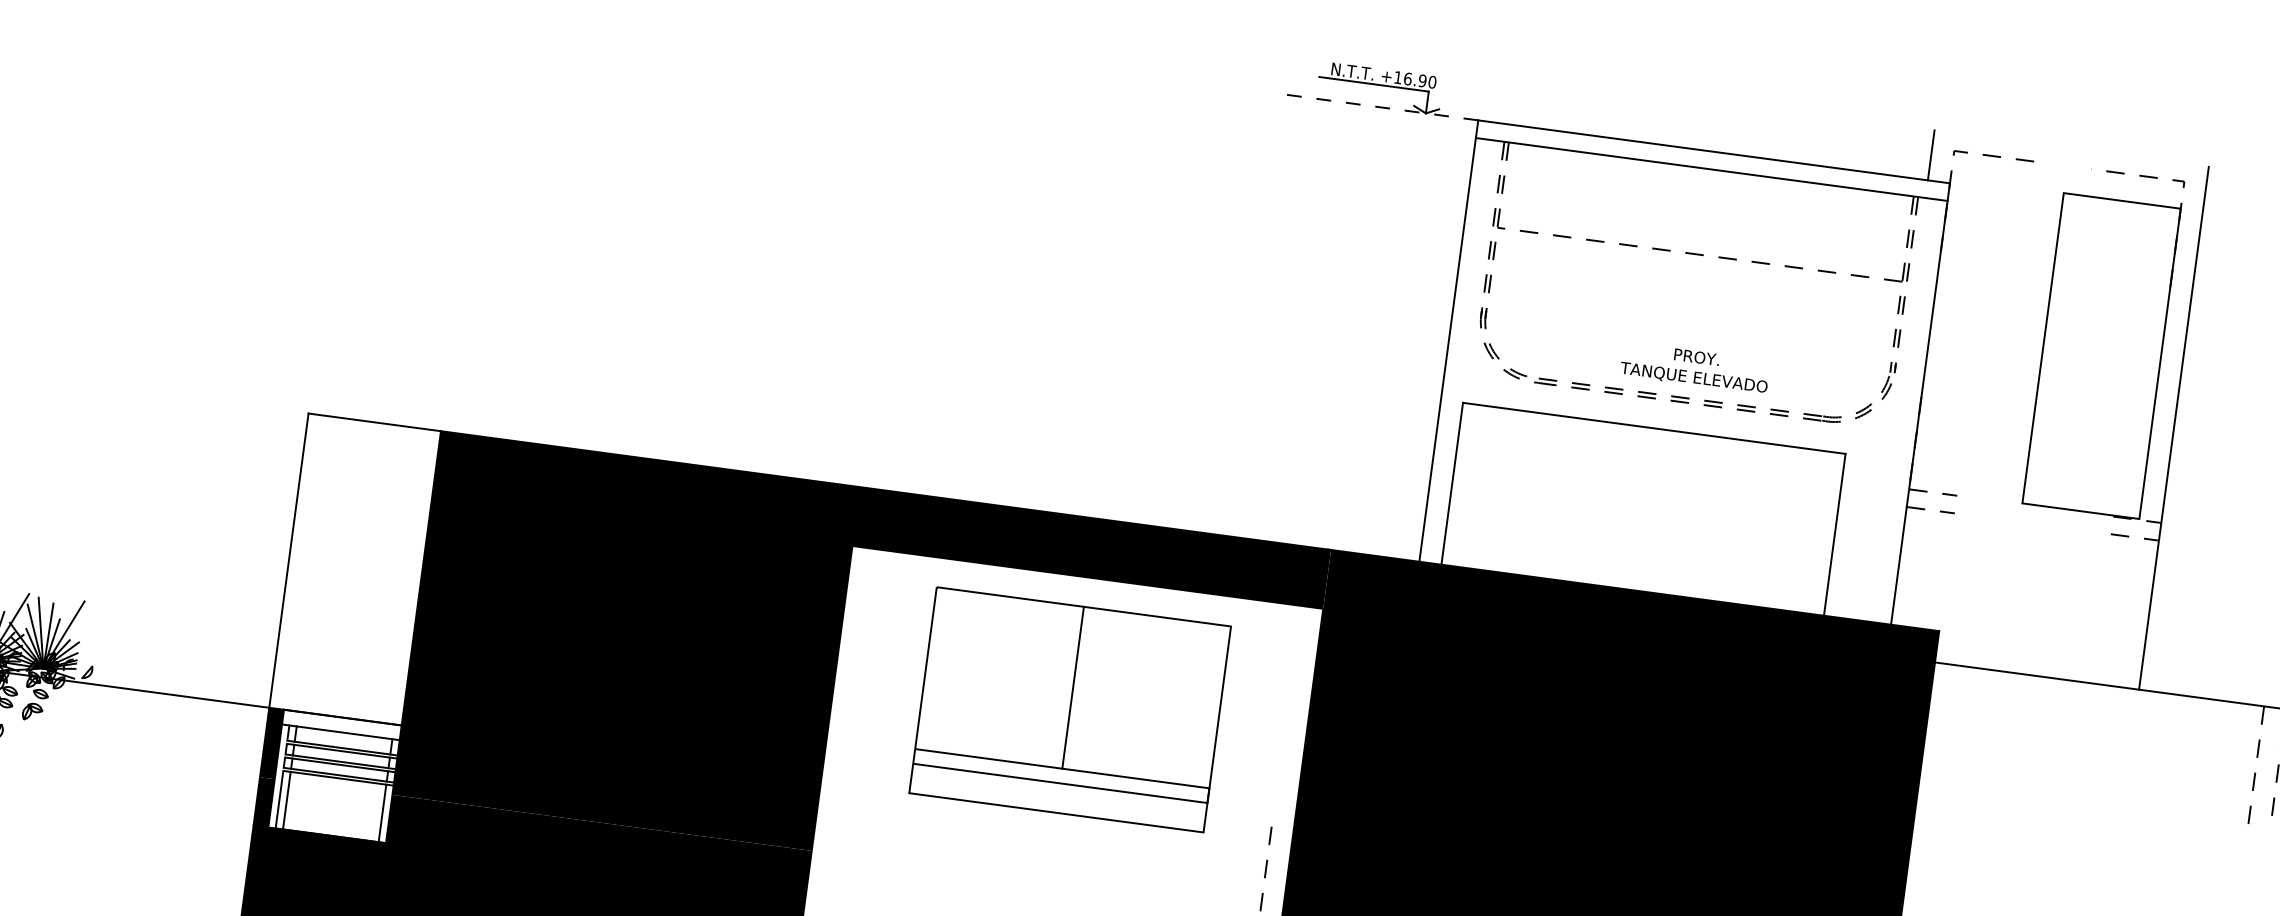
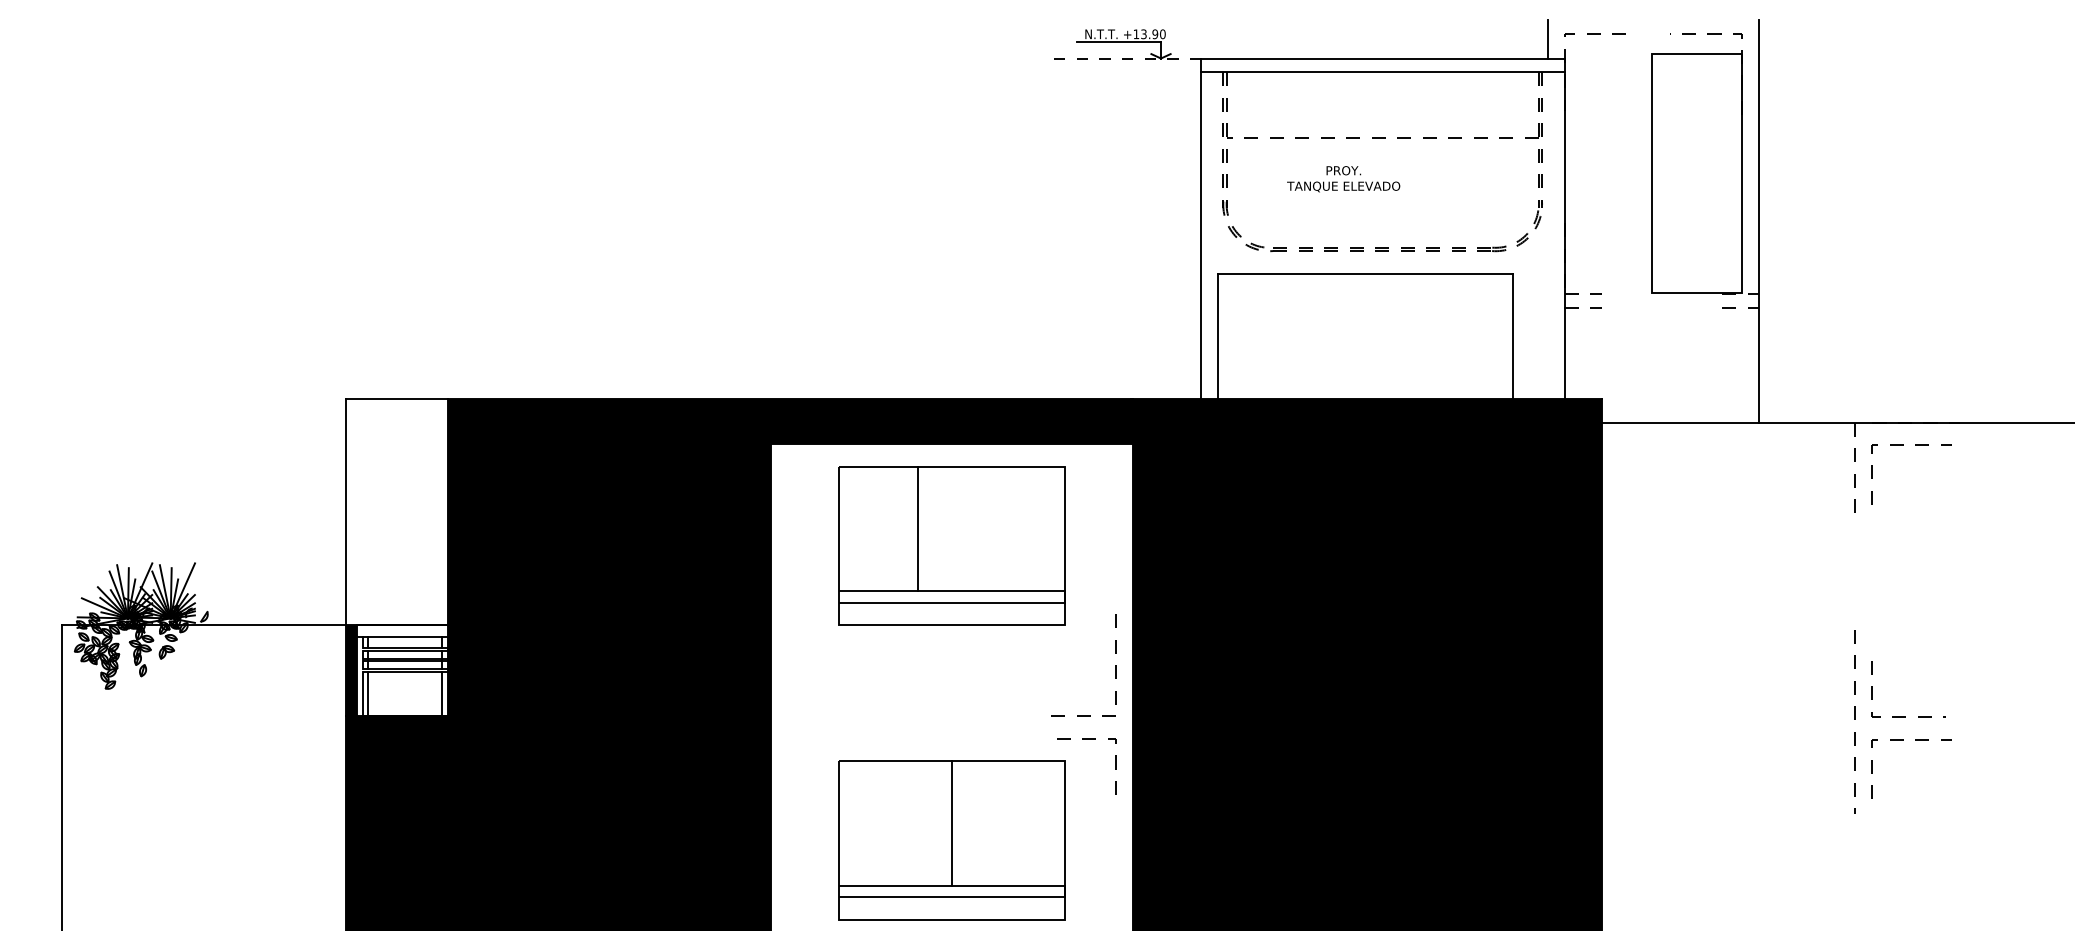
text: (1407, 79) -> (1143, 34), +16.90 -> +13.90
text: (1695, 368) -> (1343, 179), moved
line: (1073, 687) -> (918, 528), moved

